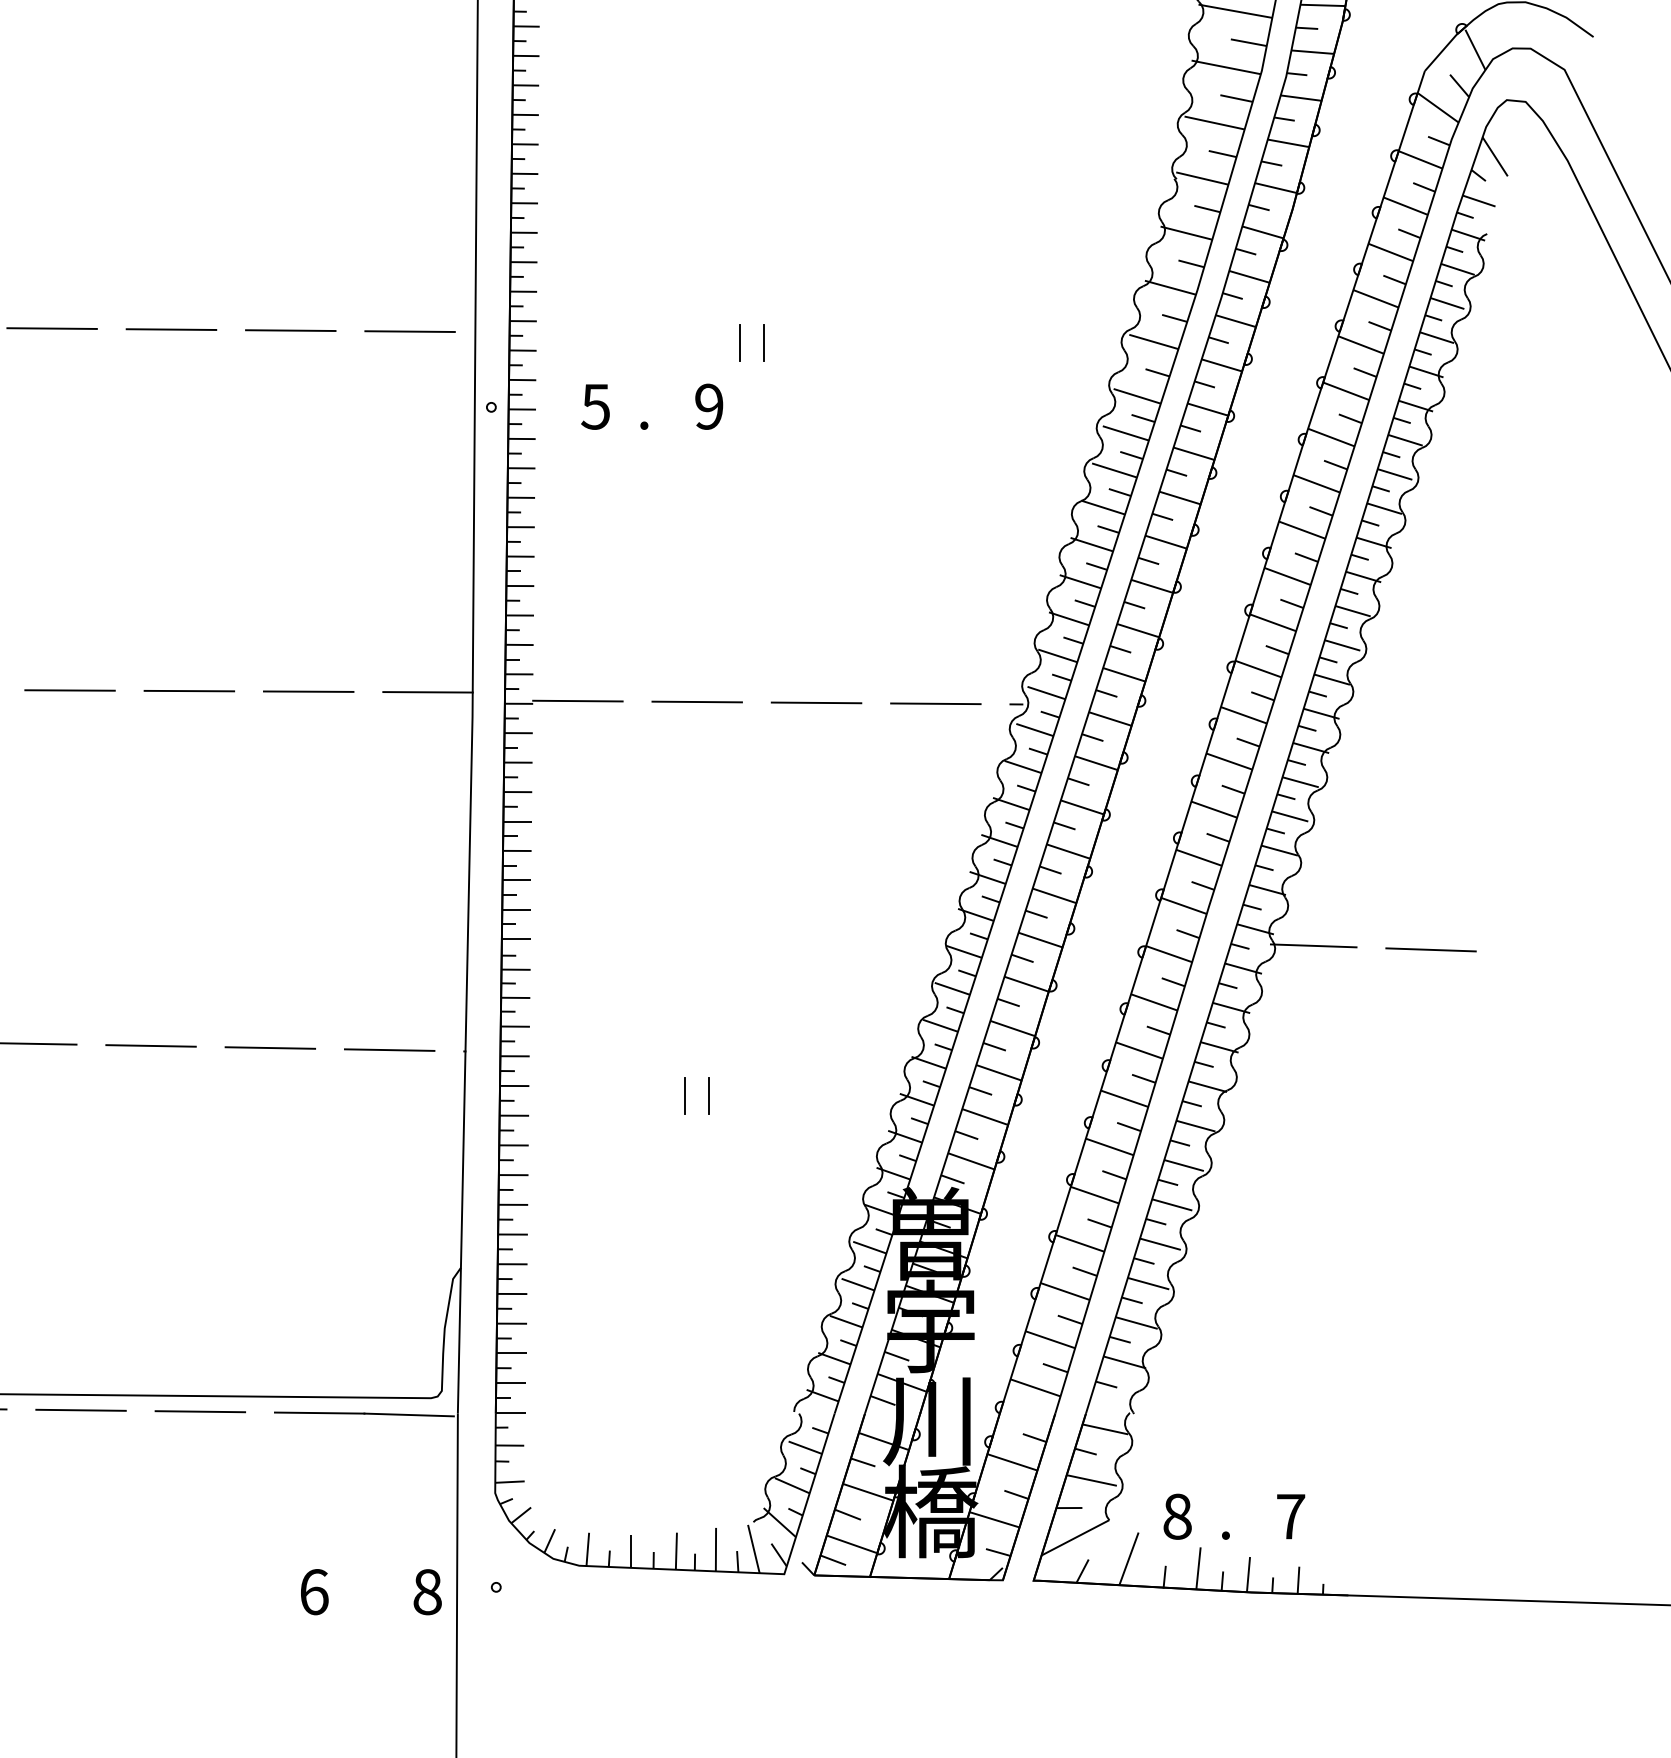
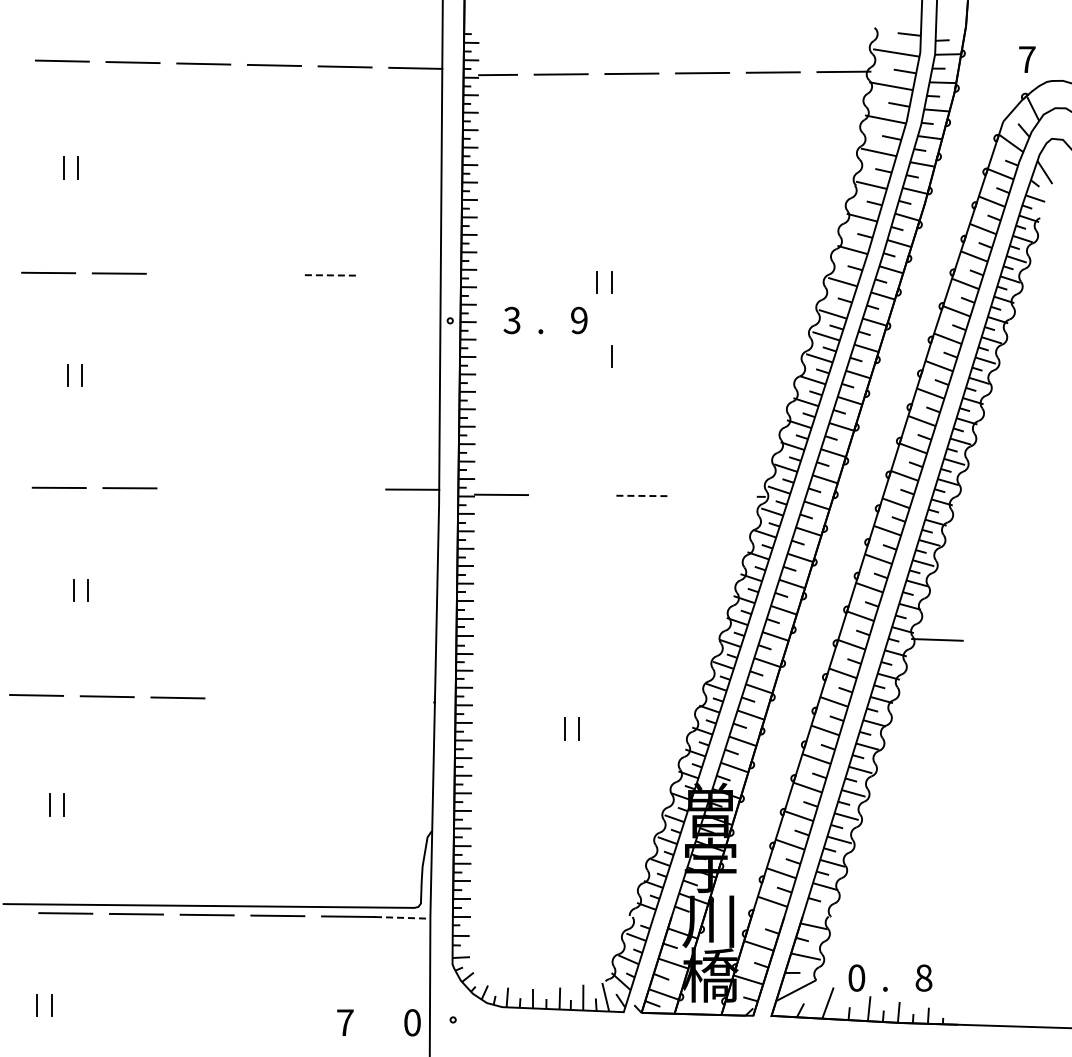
line: (51, 327) -> (189, 273), removed
line: (171, 329) -> (260, 274), removed
line: (290, 330) -> (331, 275), solid -> dashed
line: (409, 330) -> (401, 275), removed
text: (596, 405) -> (512, 319), 5 -> 3
line: (763, 467) -> (611, 356), added
line: (69, 690) -> (200, 488), removed
line: (187, 690) -> (270, 488), removed
line: (307, 691) -> (341, 489), removed
line: (696, 702) -> (571, 495), removed
line: (815, 702) -> (642, 495), solid -> dashed
line: (935, 703) -> (713, 496), removed
line: (1430, 950) -> (1006, 642), removed
line: (150, 1044) -> (248, 698), removed
line: (268, 1046) -> (318, 699), removed
line: (388, 1049) -> (389, 701), removed
line: (409, 1414) -> (401, 917), solid -> dashed
text: (1177, 1515) -> (856, 977), 8 -> 0
text: (1290, 1515) -> (923, 977), 7 -> 8
text: (314, 1591) -> (345, 1022), 6 -> 7
text: (427, 1591) -> (412, 1022), 8 -> 0

